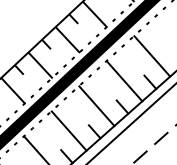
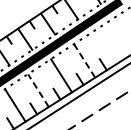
line: (151, 55) -> (107, 45), removed
line: (124, 82) -> (84, 61), solid -> dashed
line: (69, 130) -> (38, 90), solid -> dashed

